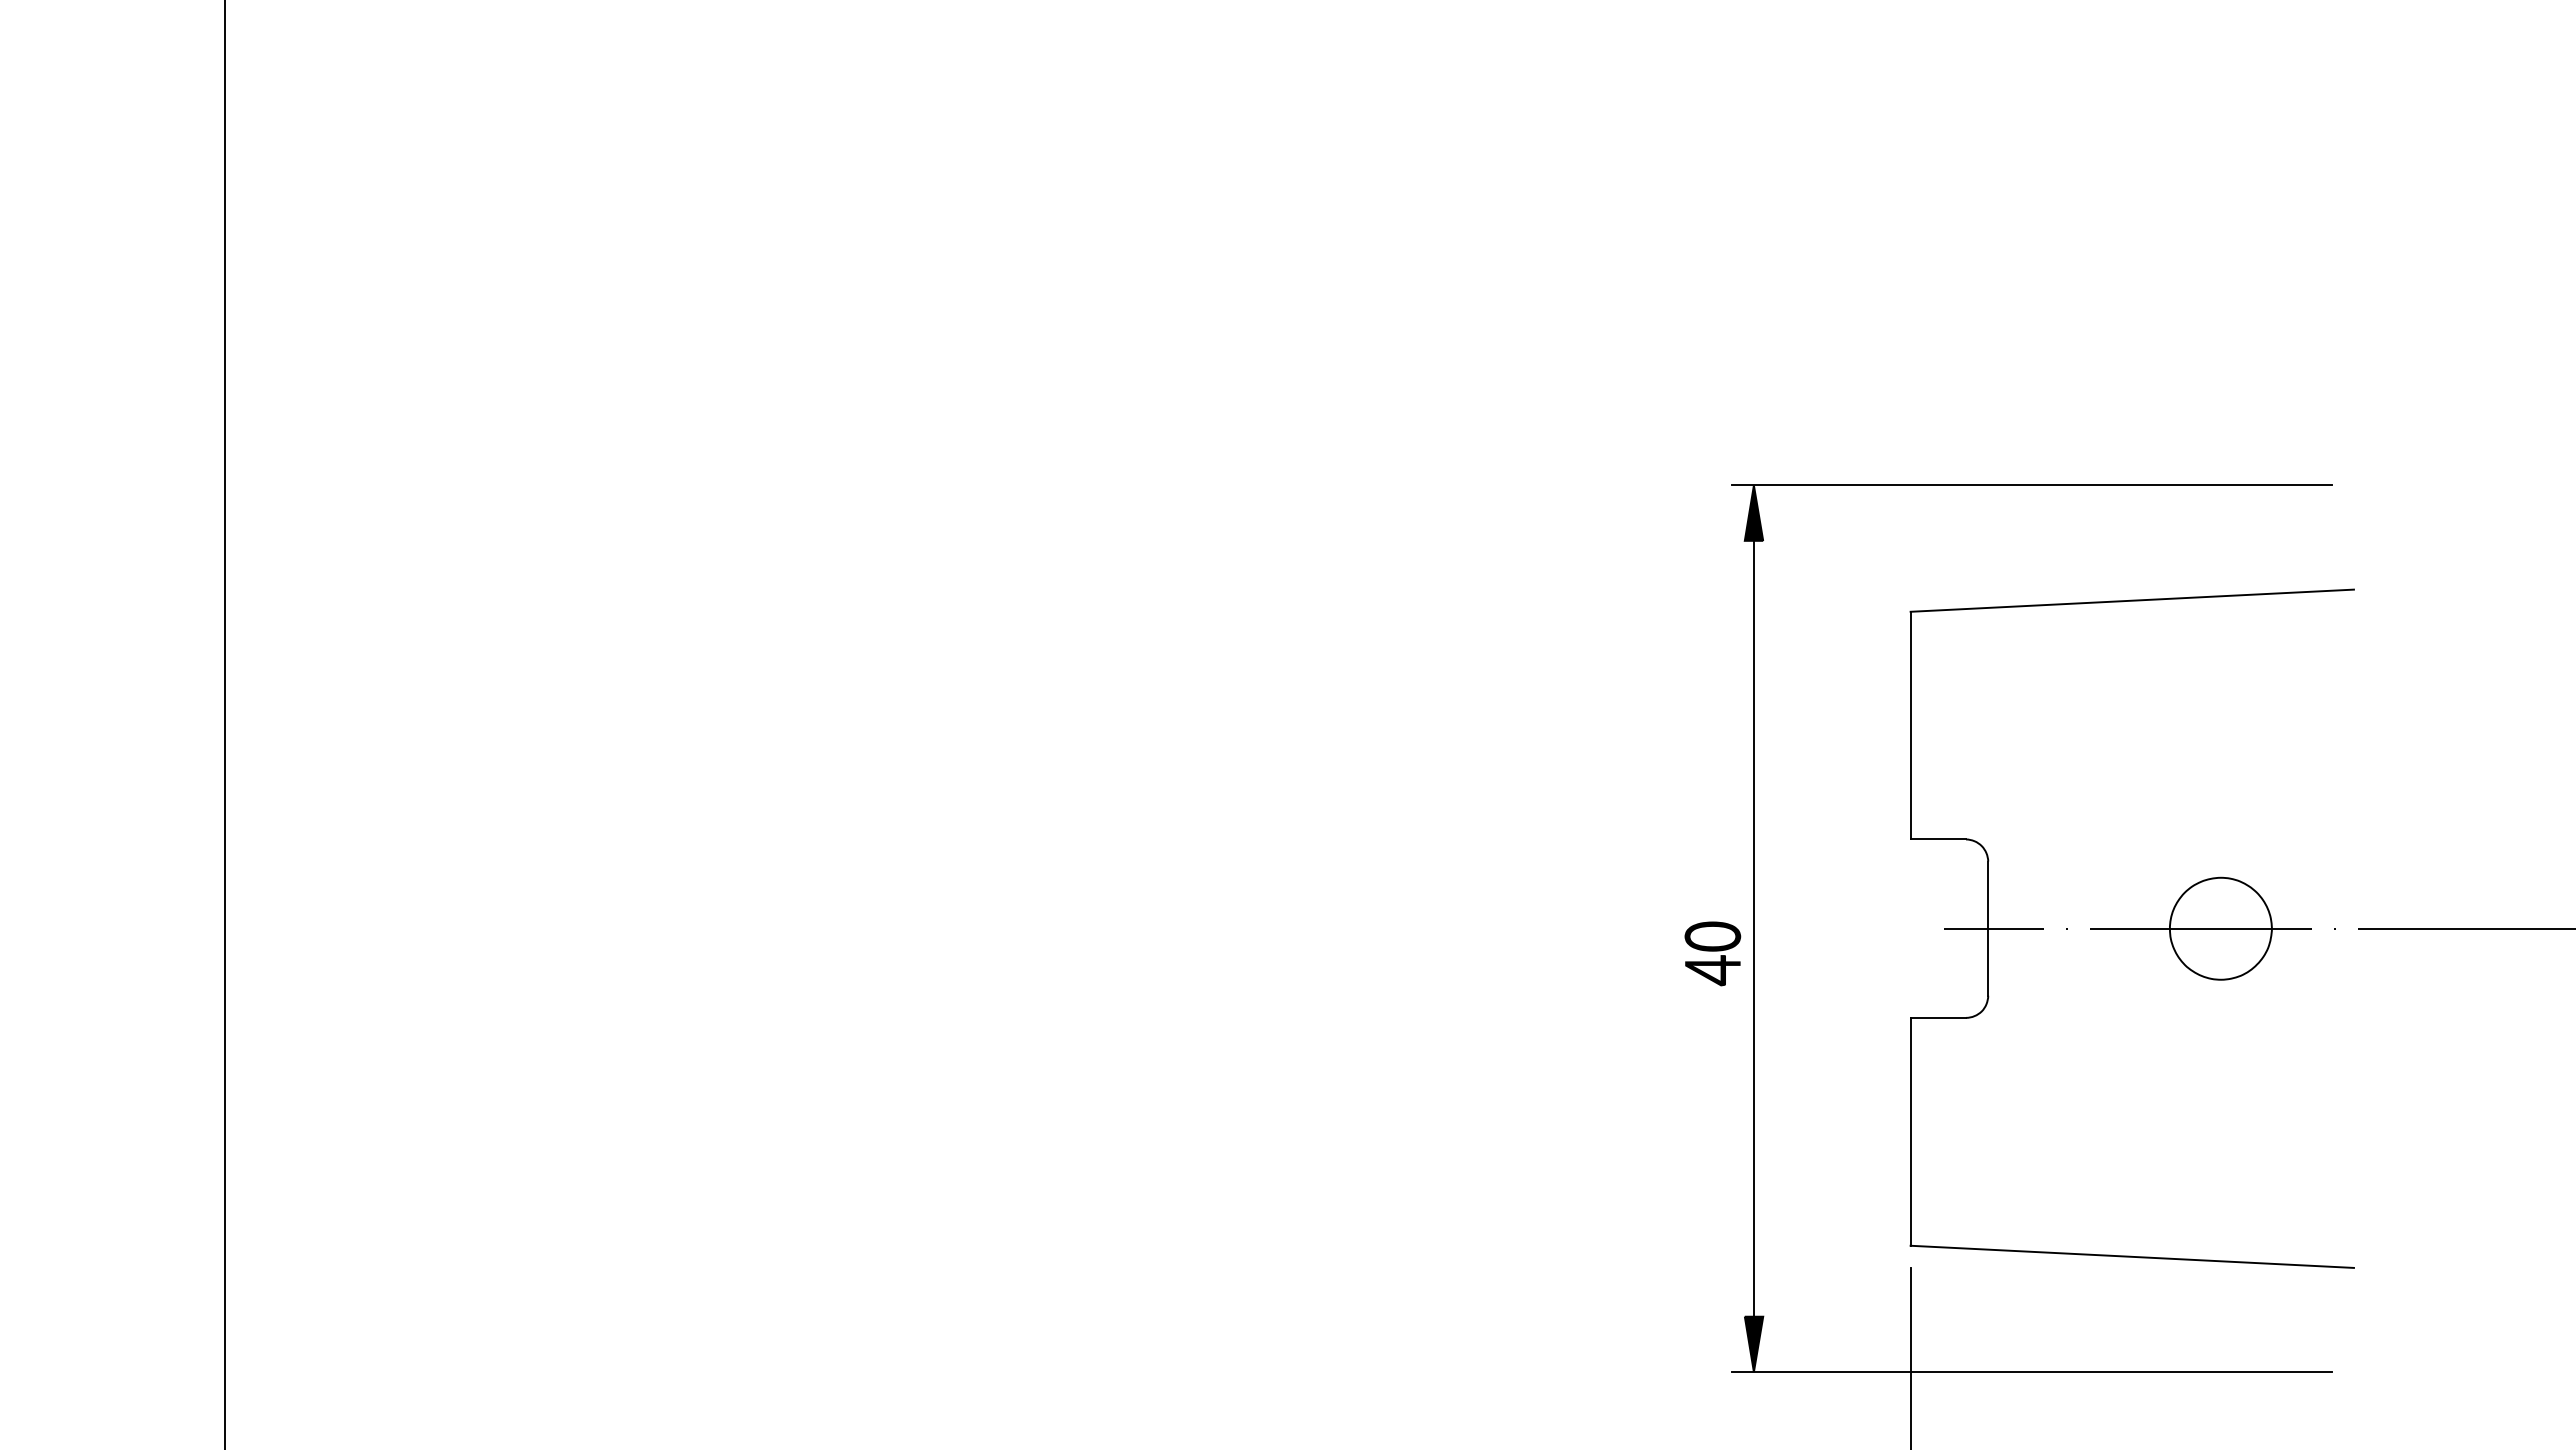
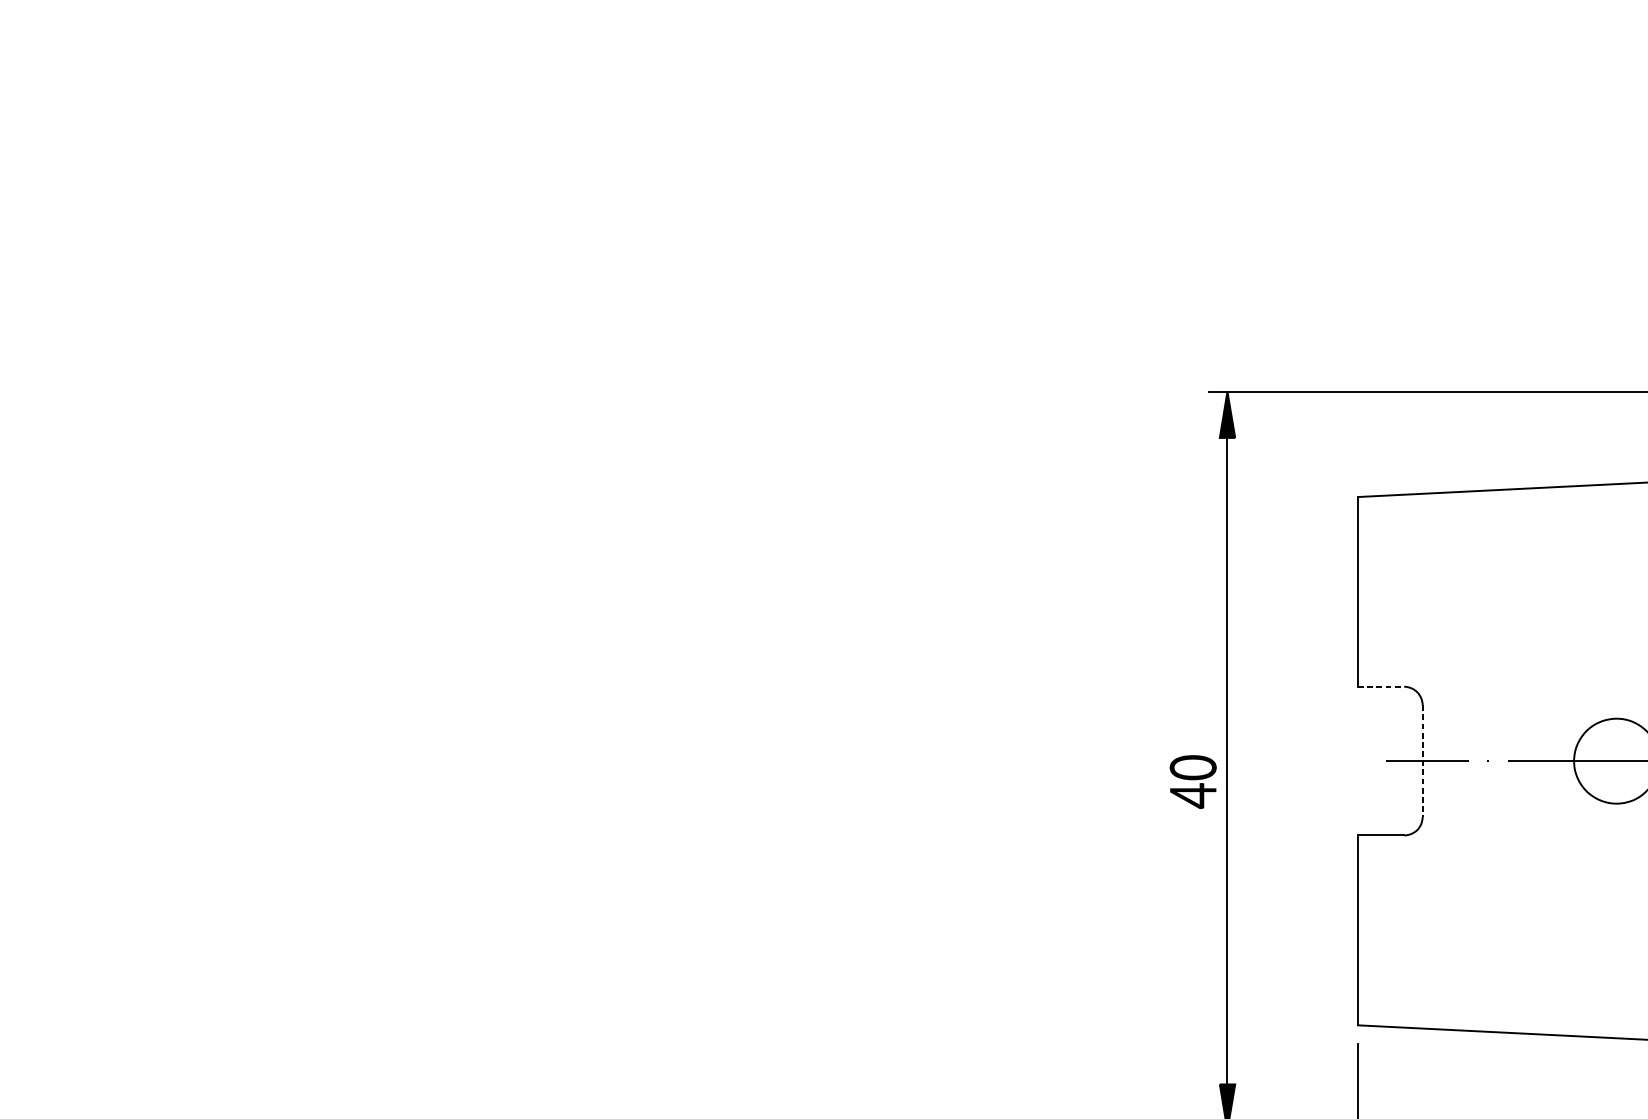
line: (1938, 839) -> (1381, 686), solid -> dashed
line: (1988, 929) -> (1422, 761), solid -> dashed

